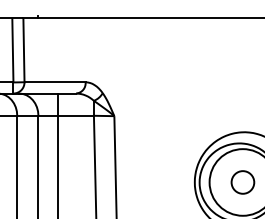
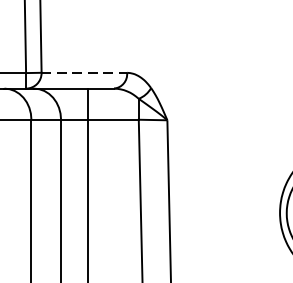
line: (55, 82) -> (84, 73), solid -> dashed

